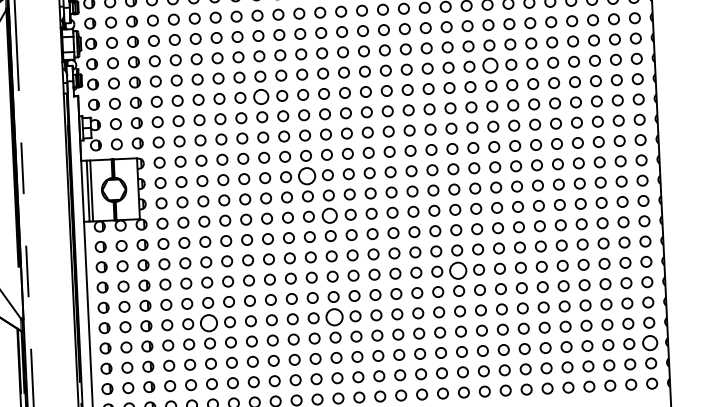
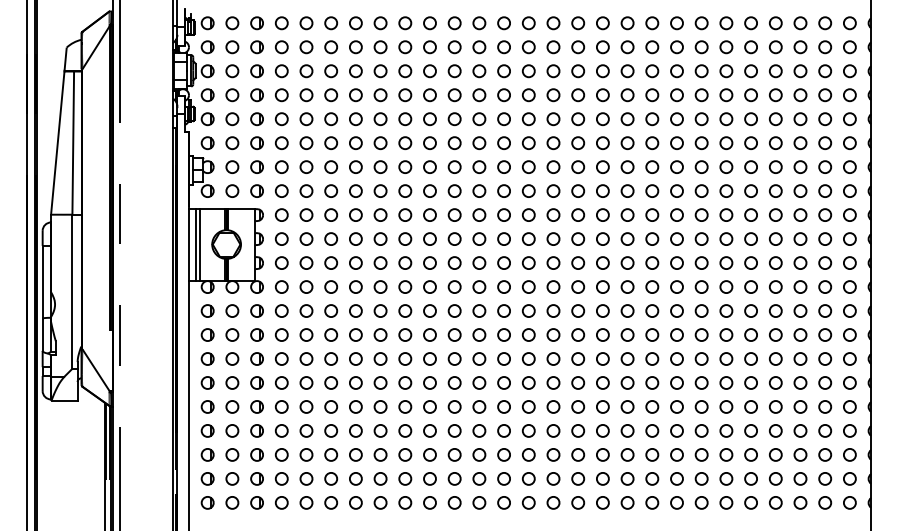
circle: (490, 66) -> (676, 119), size x0.71
circle: (261, 96) -> (405, 142), size x0.71
circle: (306, 175) -> (454, 238), size x0.62
circle: (329, 215) -> (479, 286), size x0.71
circle: (458, 270) -> (627, 358), size x0.62
circle: (334, 316) -> (479, 406), size x0.62
circle: (209, 322) -> (331, 406), size x0.62
circle: (649, 342) -> (849, 454), size x0.71

